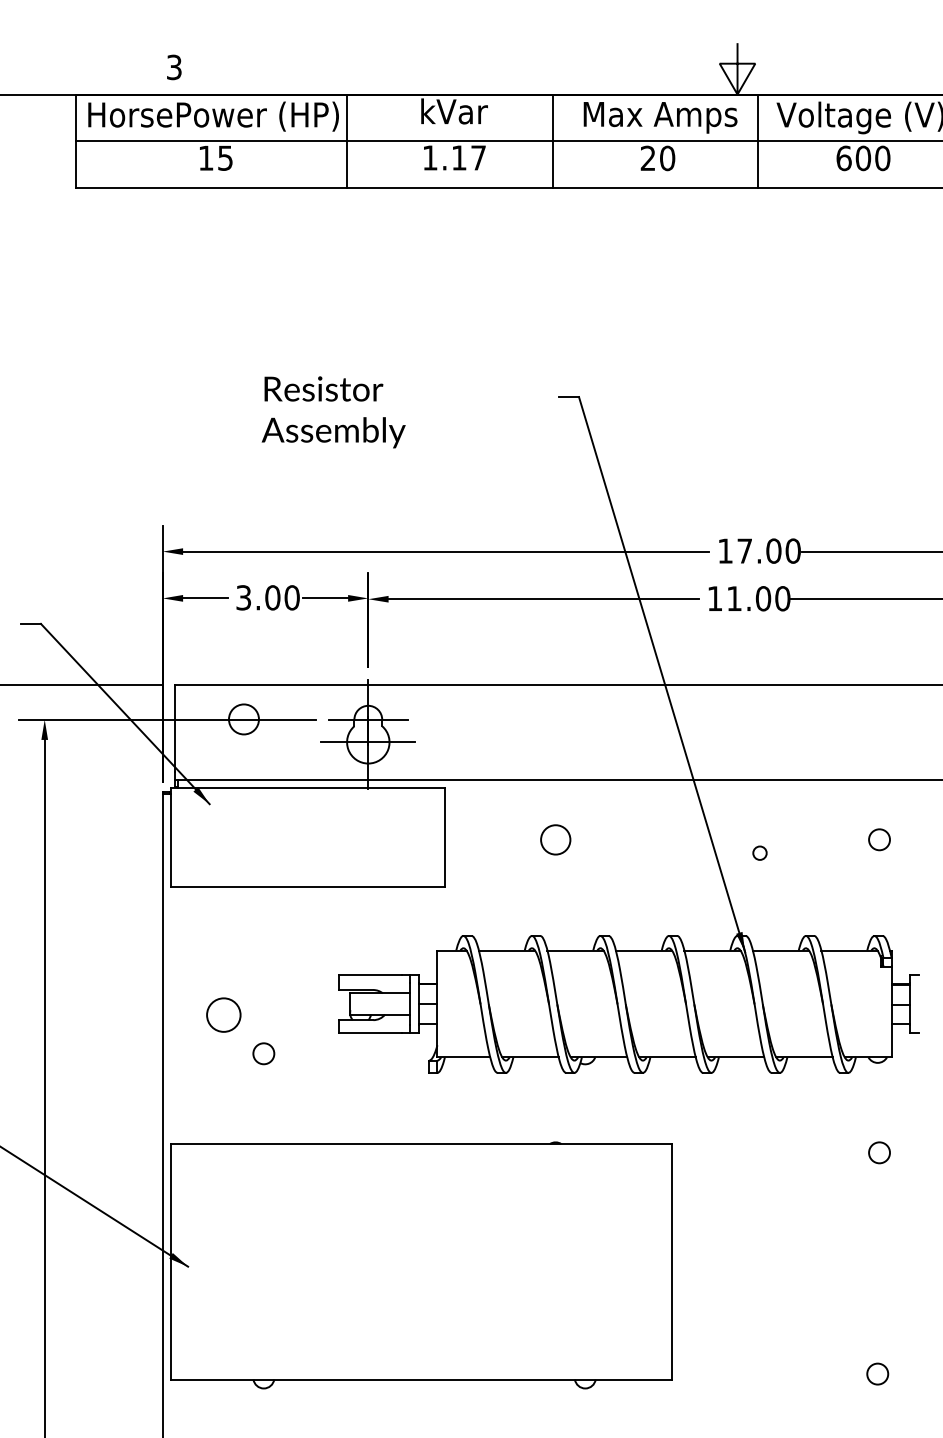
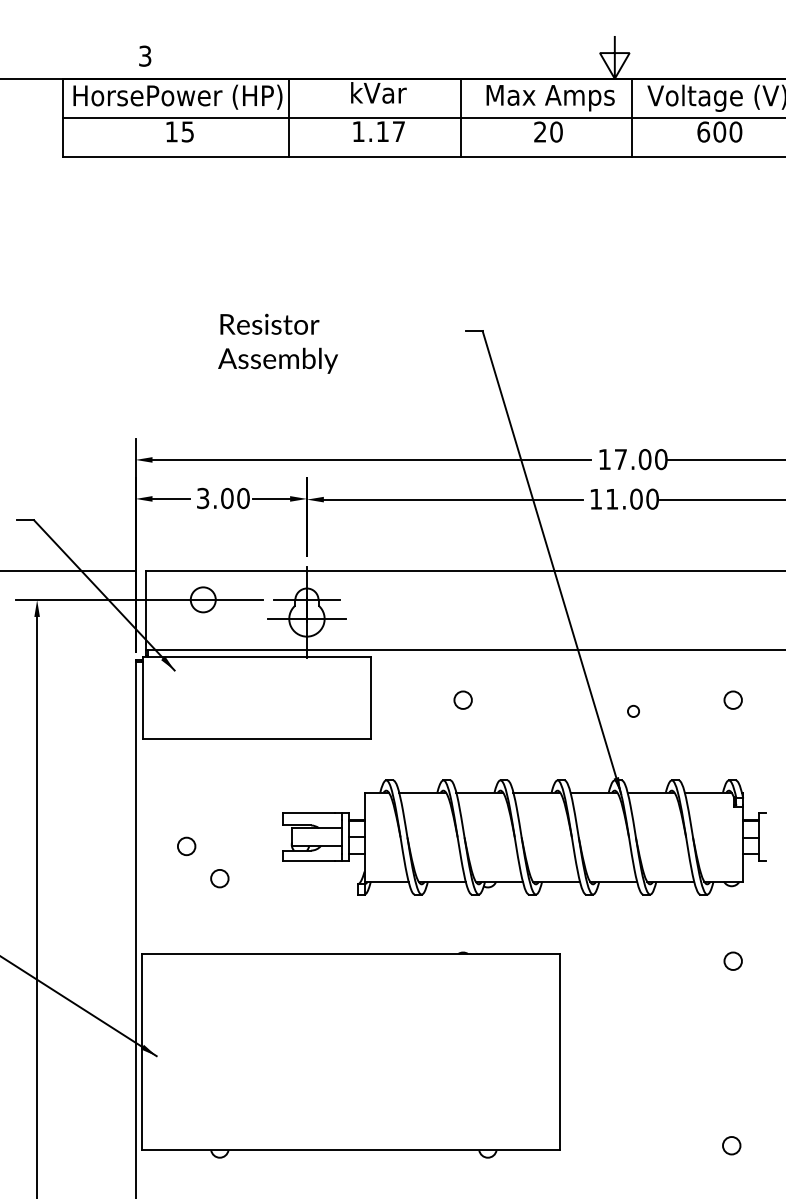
circle: (554, 838) -> (462, 699), size x0.71
circle: (223, 1015) -> (186, 846), size x0.62

